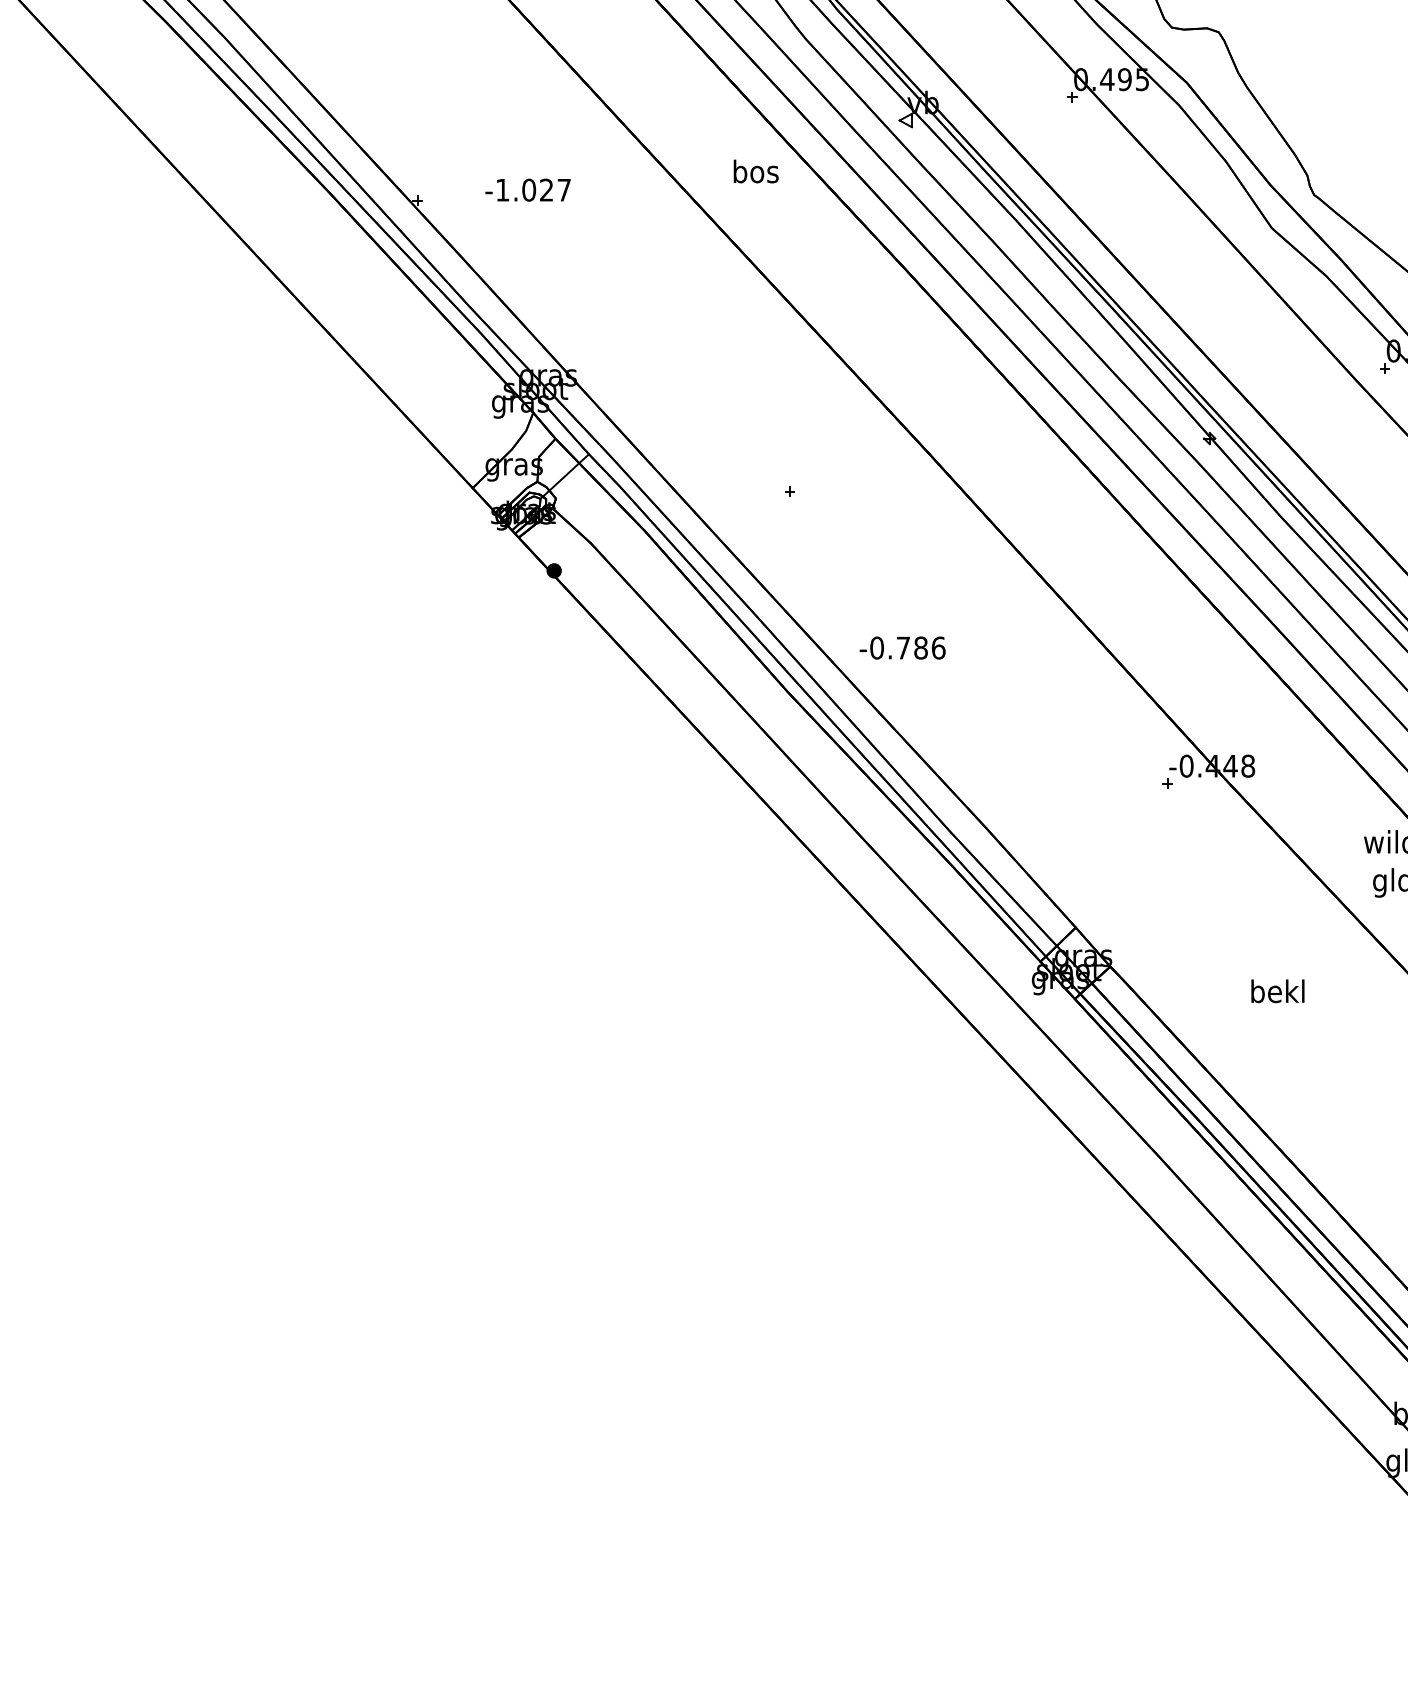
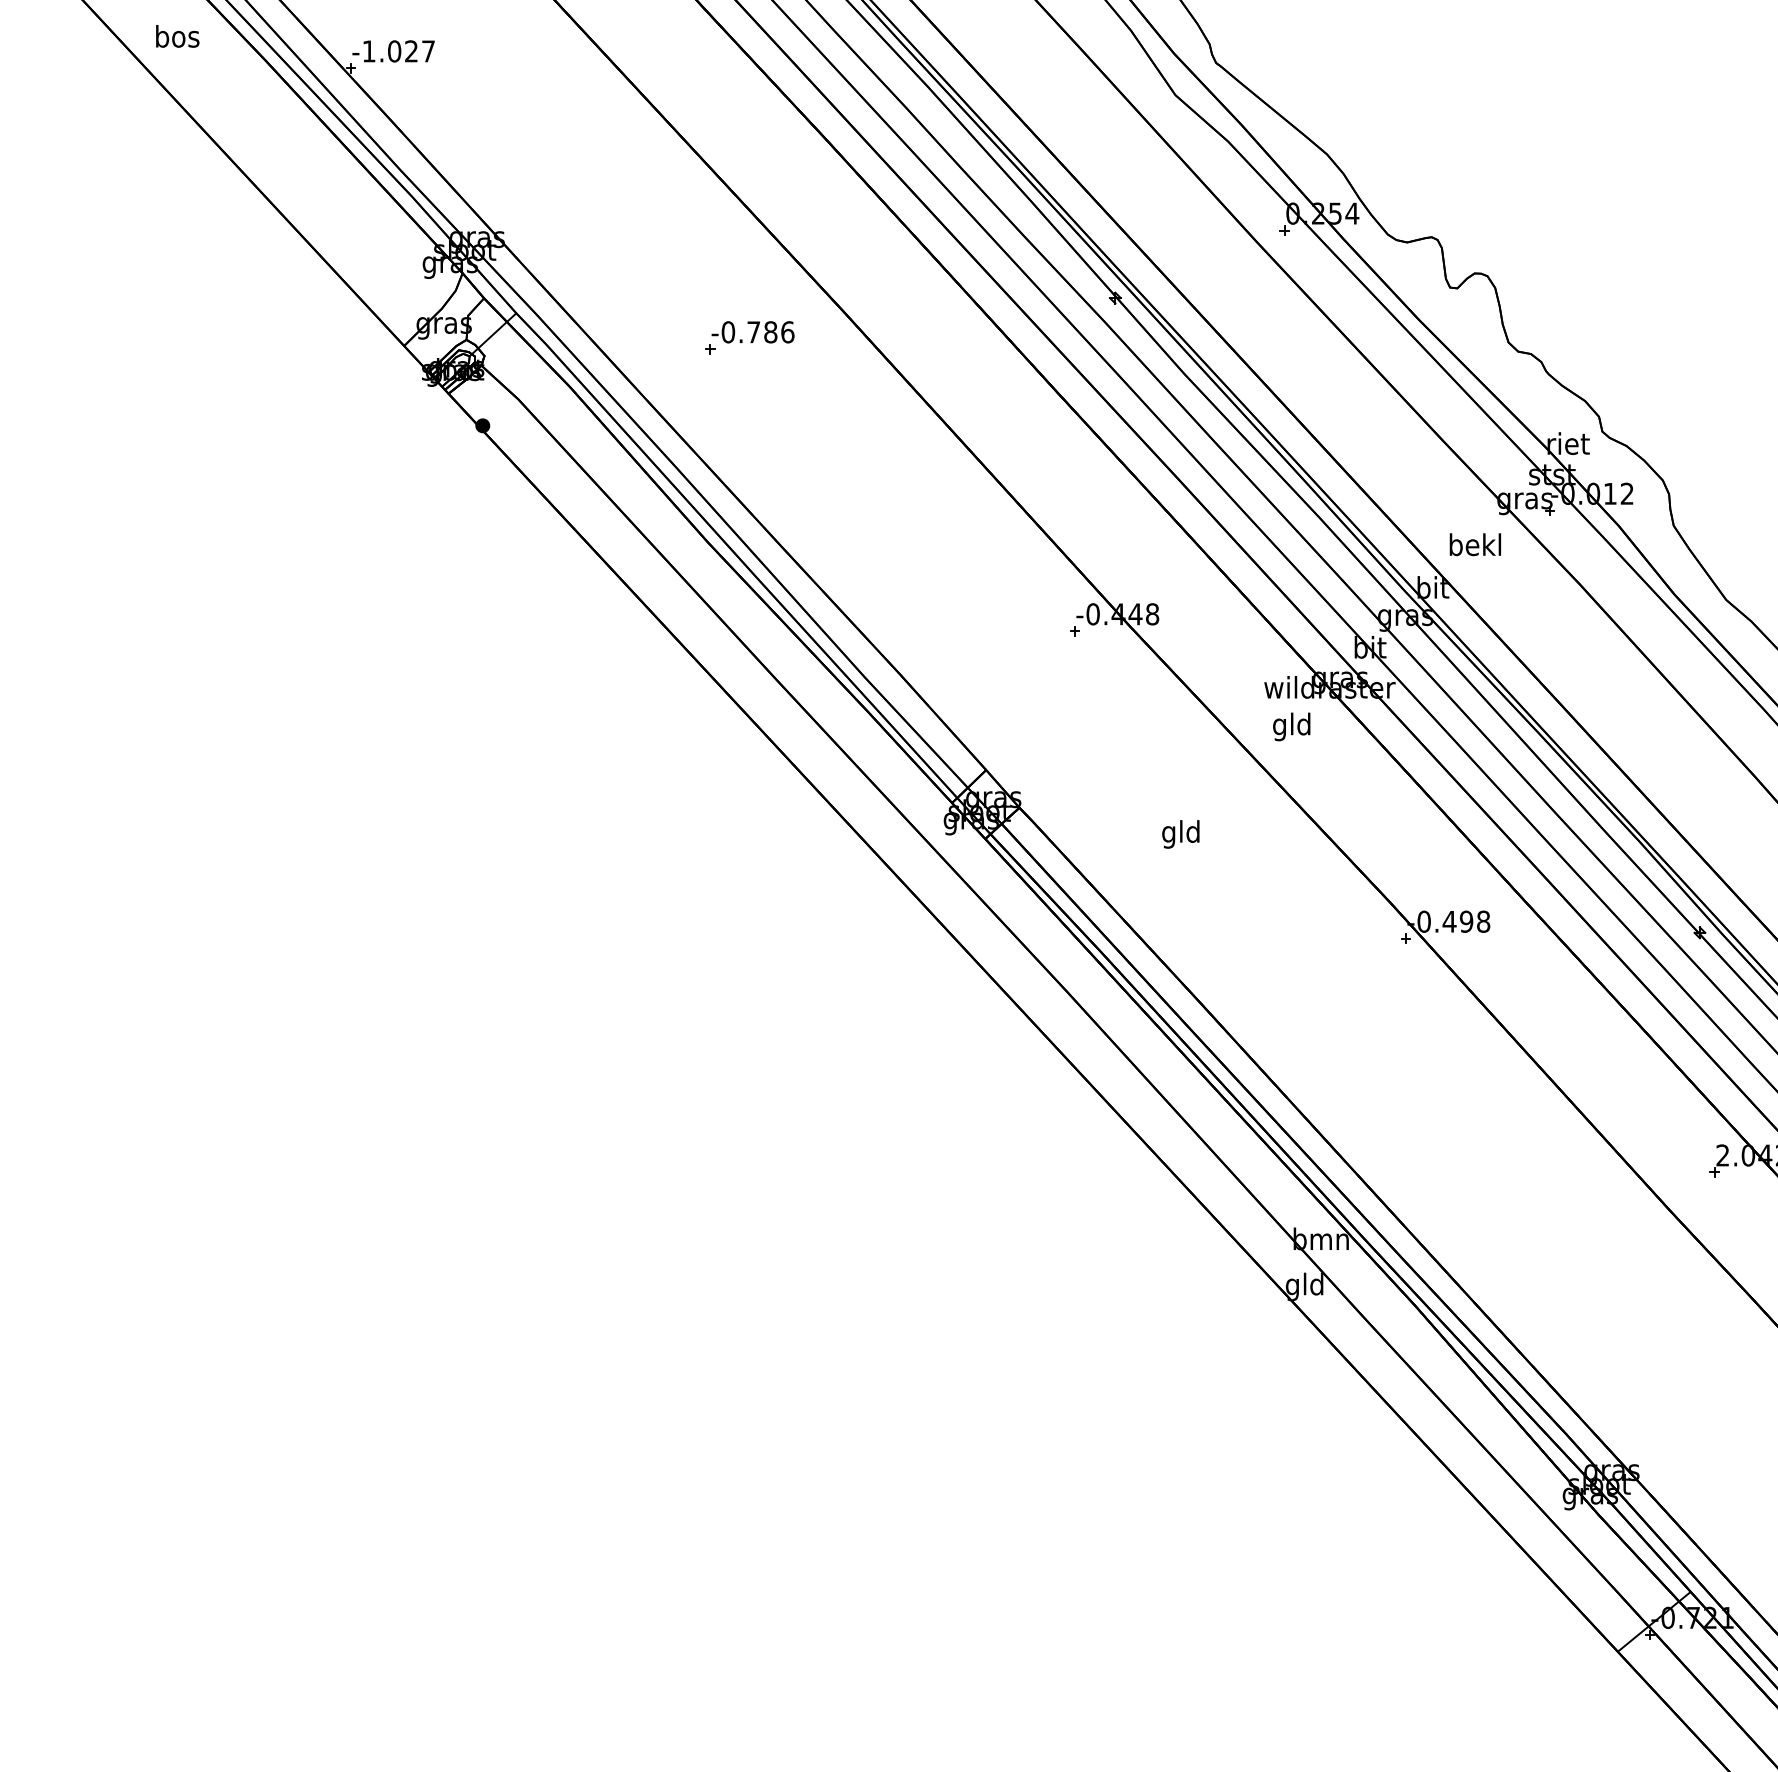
text: (755, 171) -> (177, 36), moved
text: (527, 190) -> (393, 51), moved
text: (902, 648) -> (752, 332), moved
text: (1277, 994) -> (1180, 834), bekl -> gld

